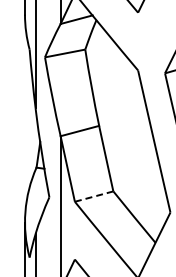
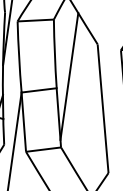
line: (111, 110) -> (69, 76), added
line: (94, 196) -> (43, 149), dashed -> solid

